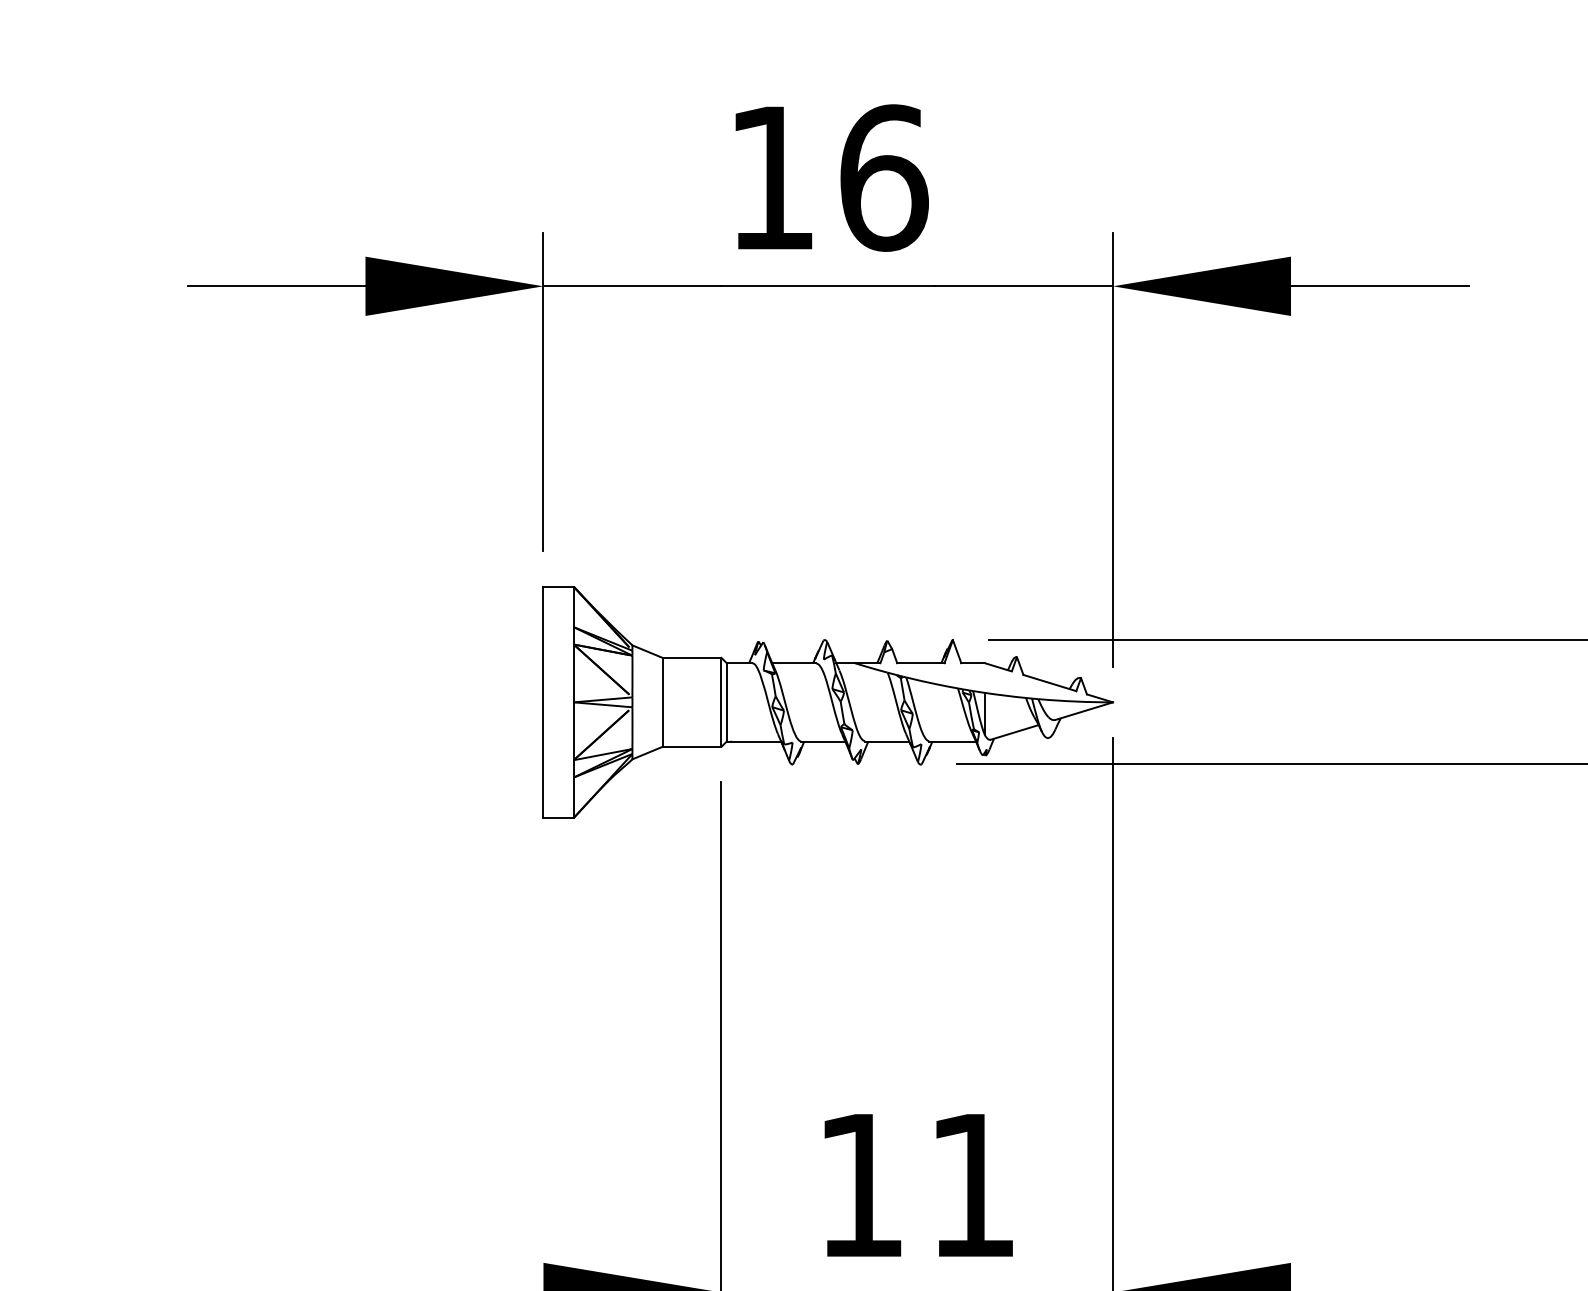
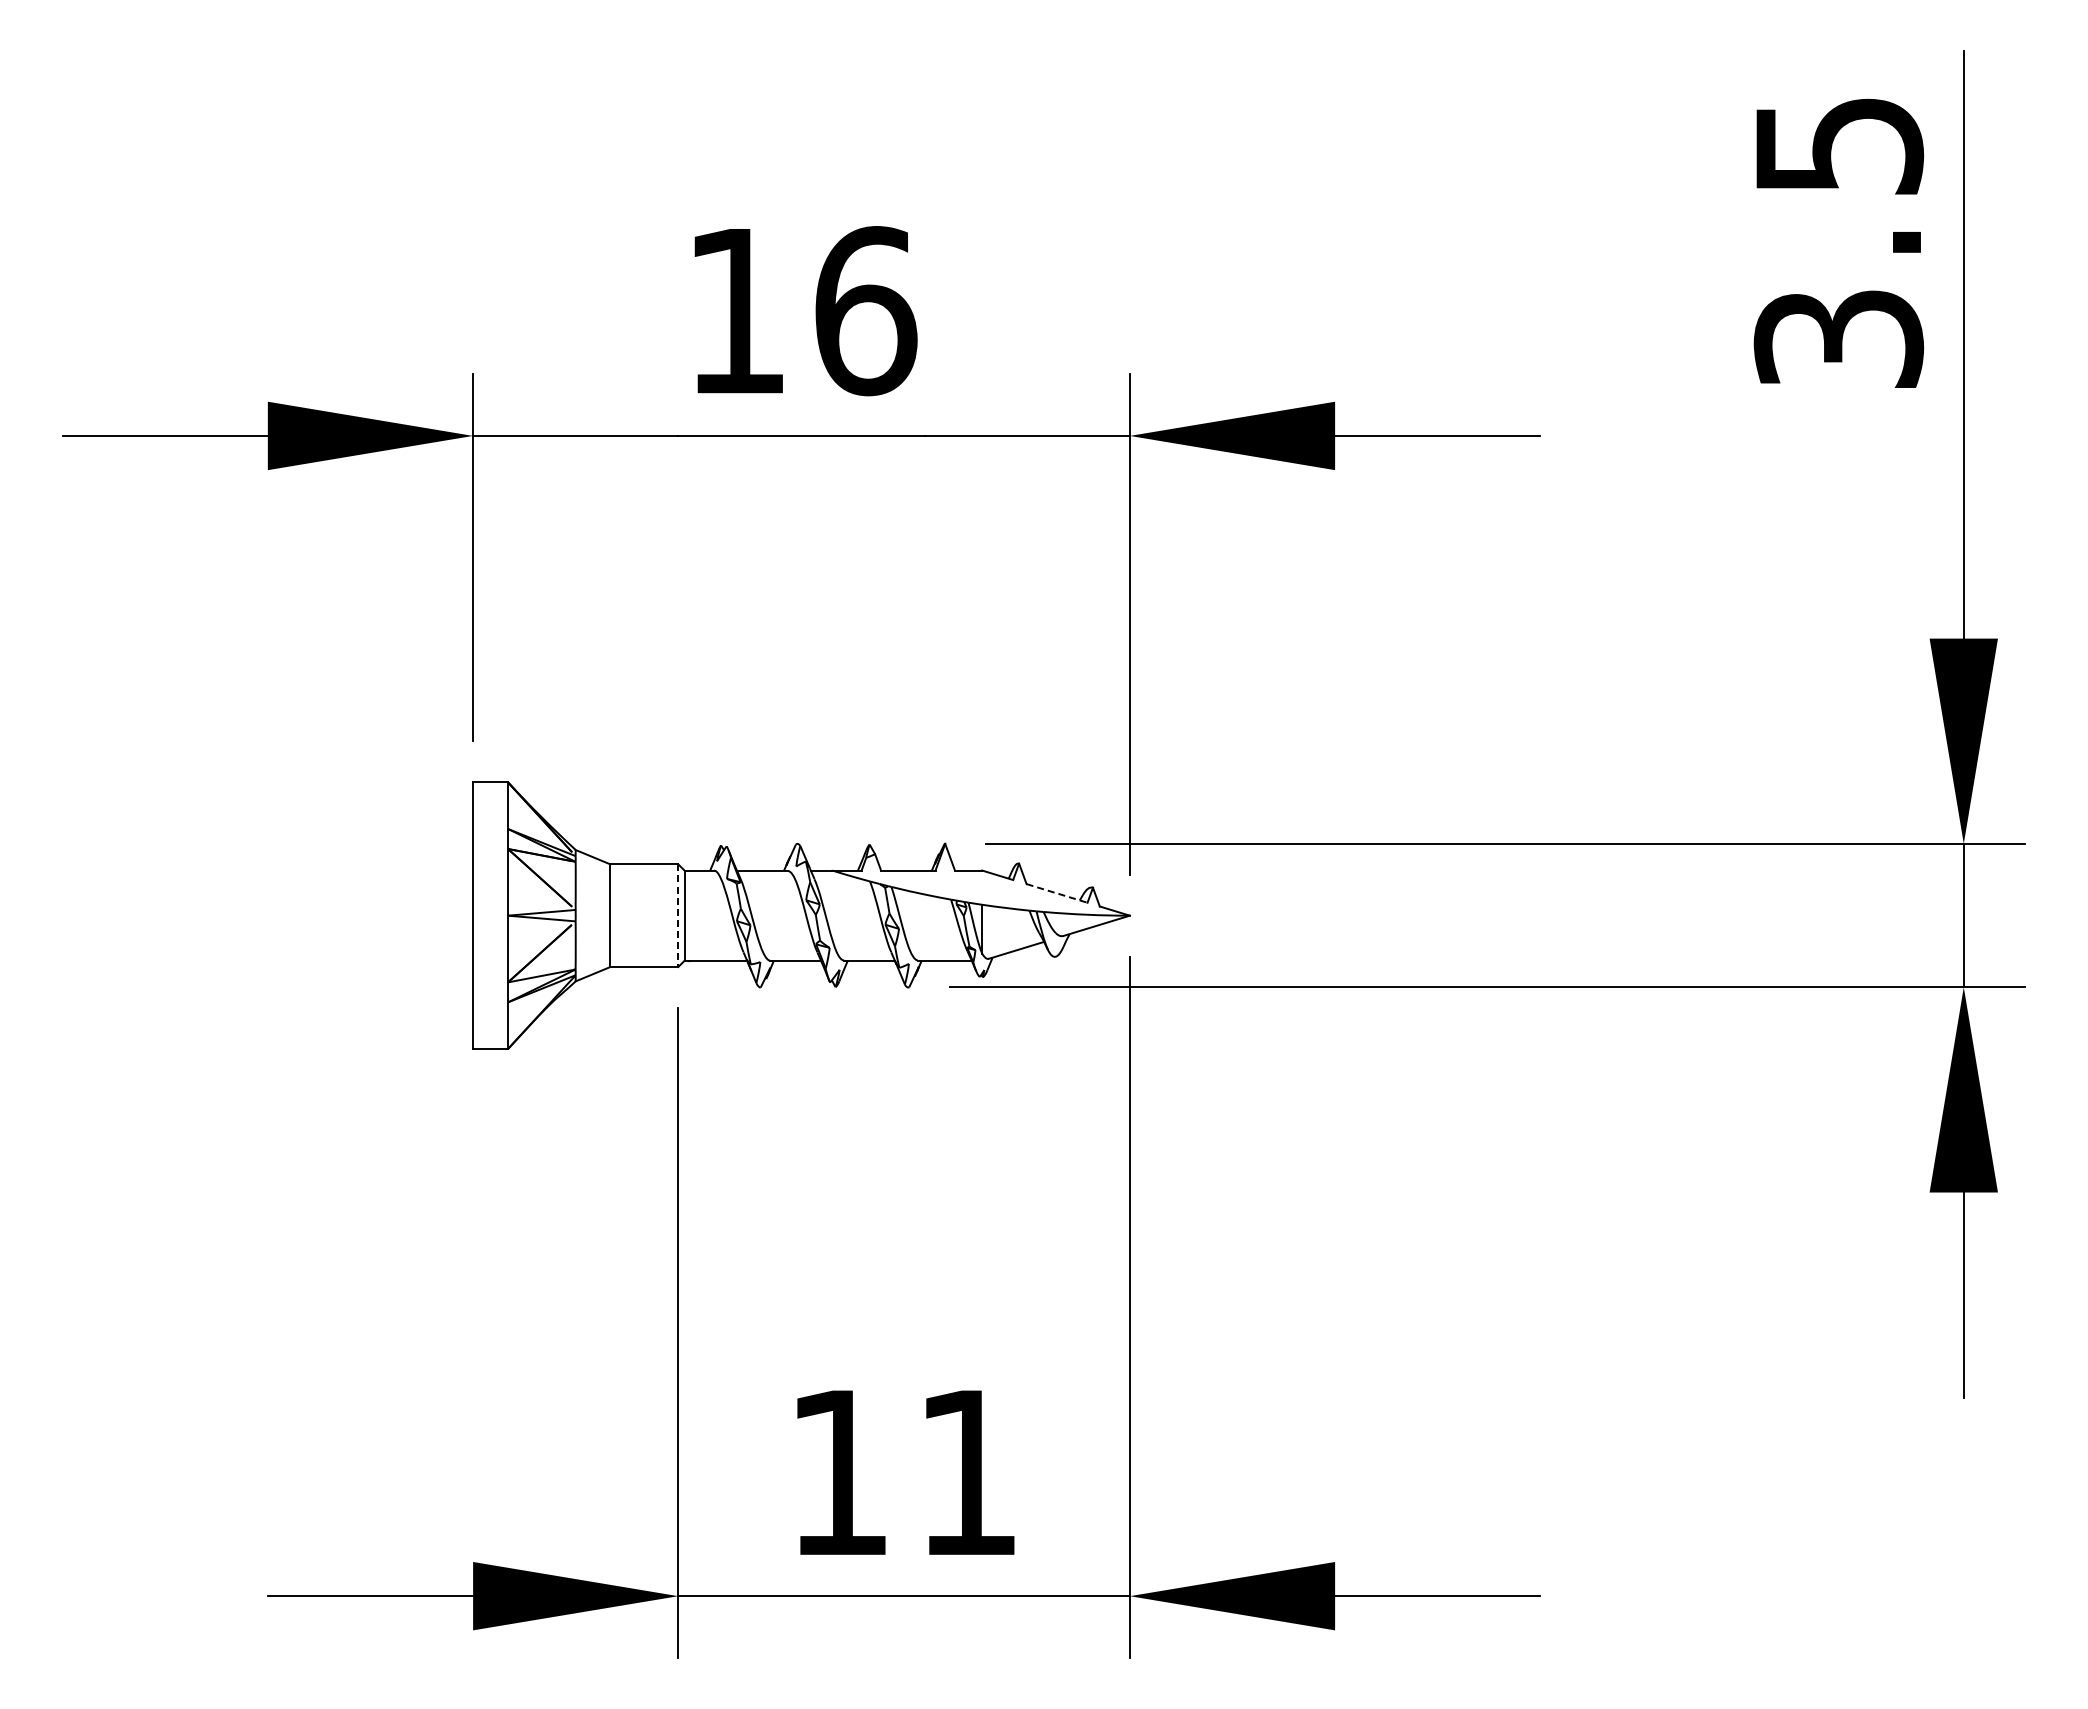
line: (1050, 683) -> (1057, 893), solid -> dashed
line: (721, 703) -> (678, 916), solid -> dashed

